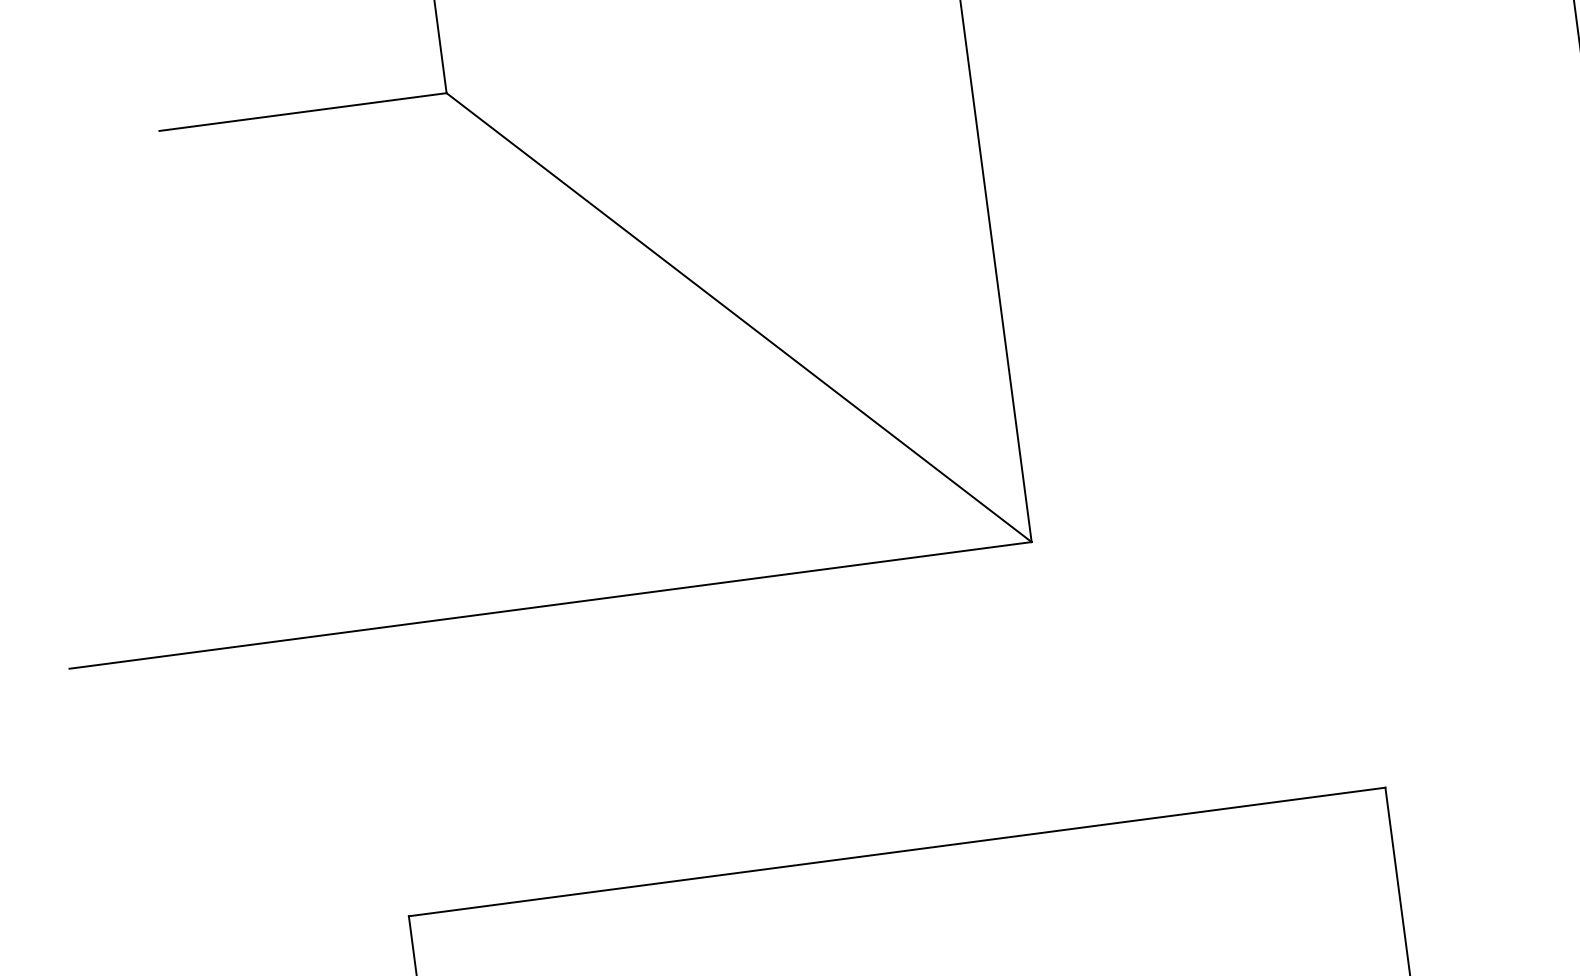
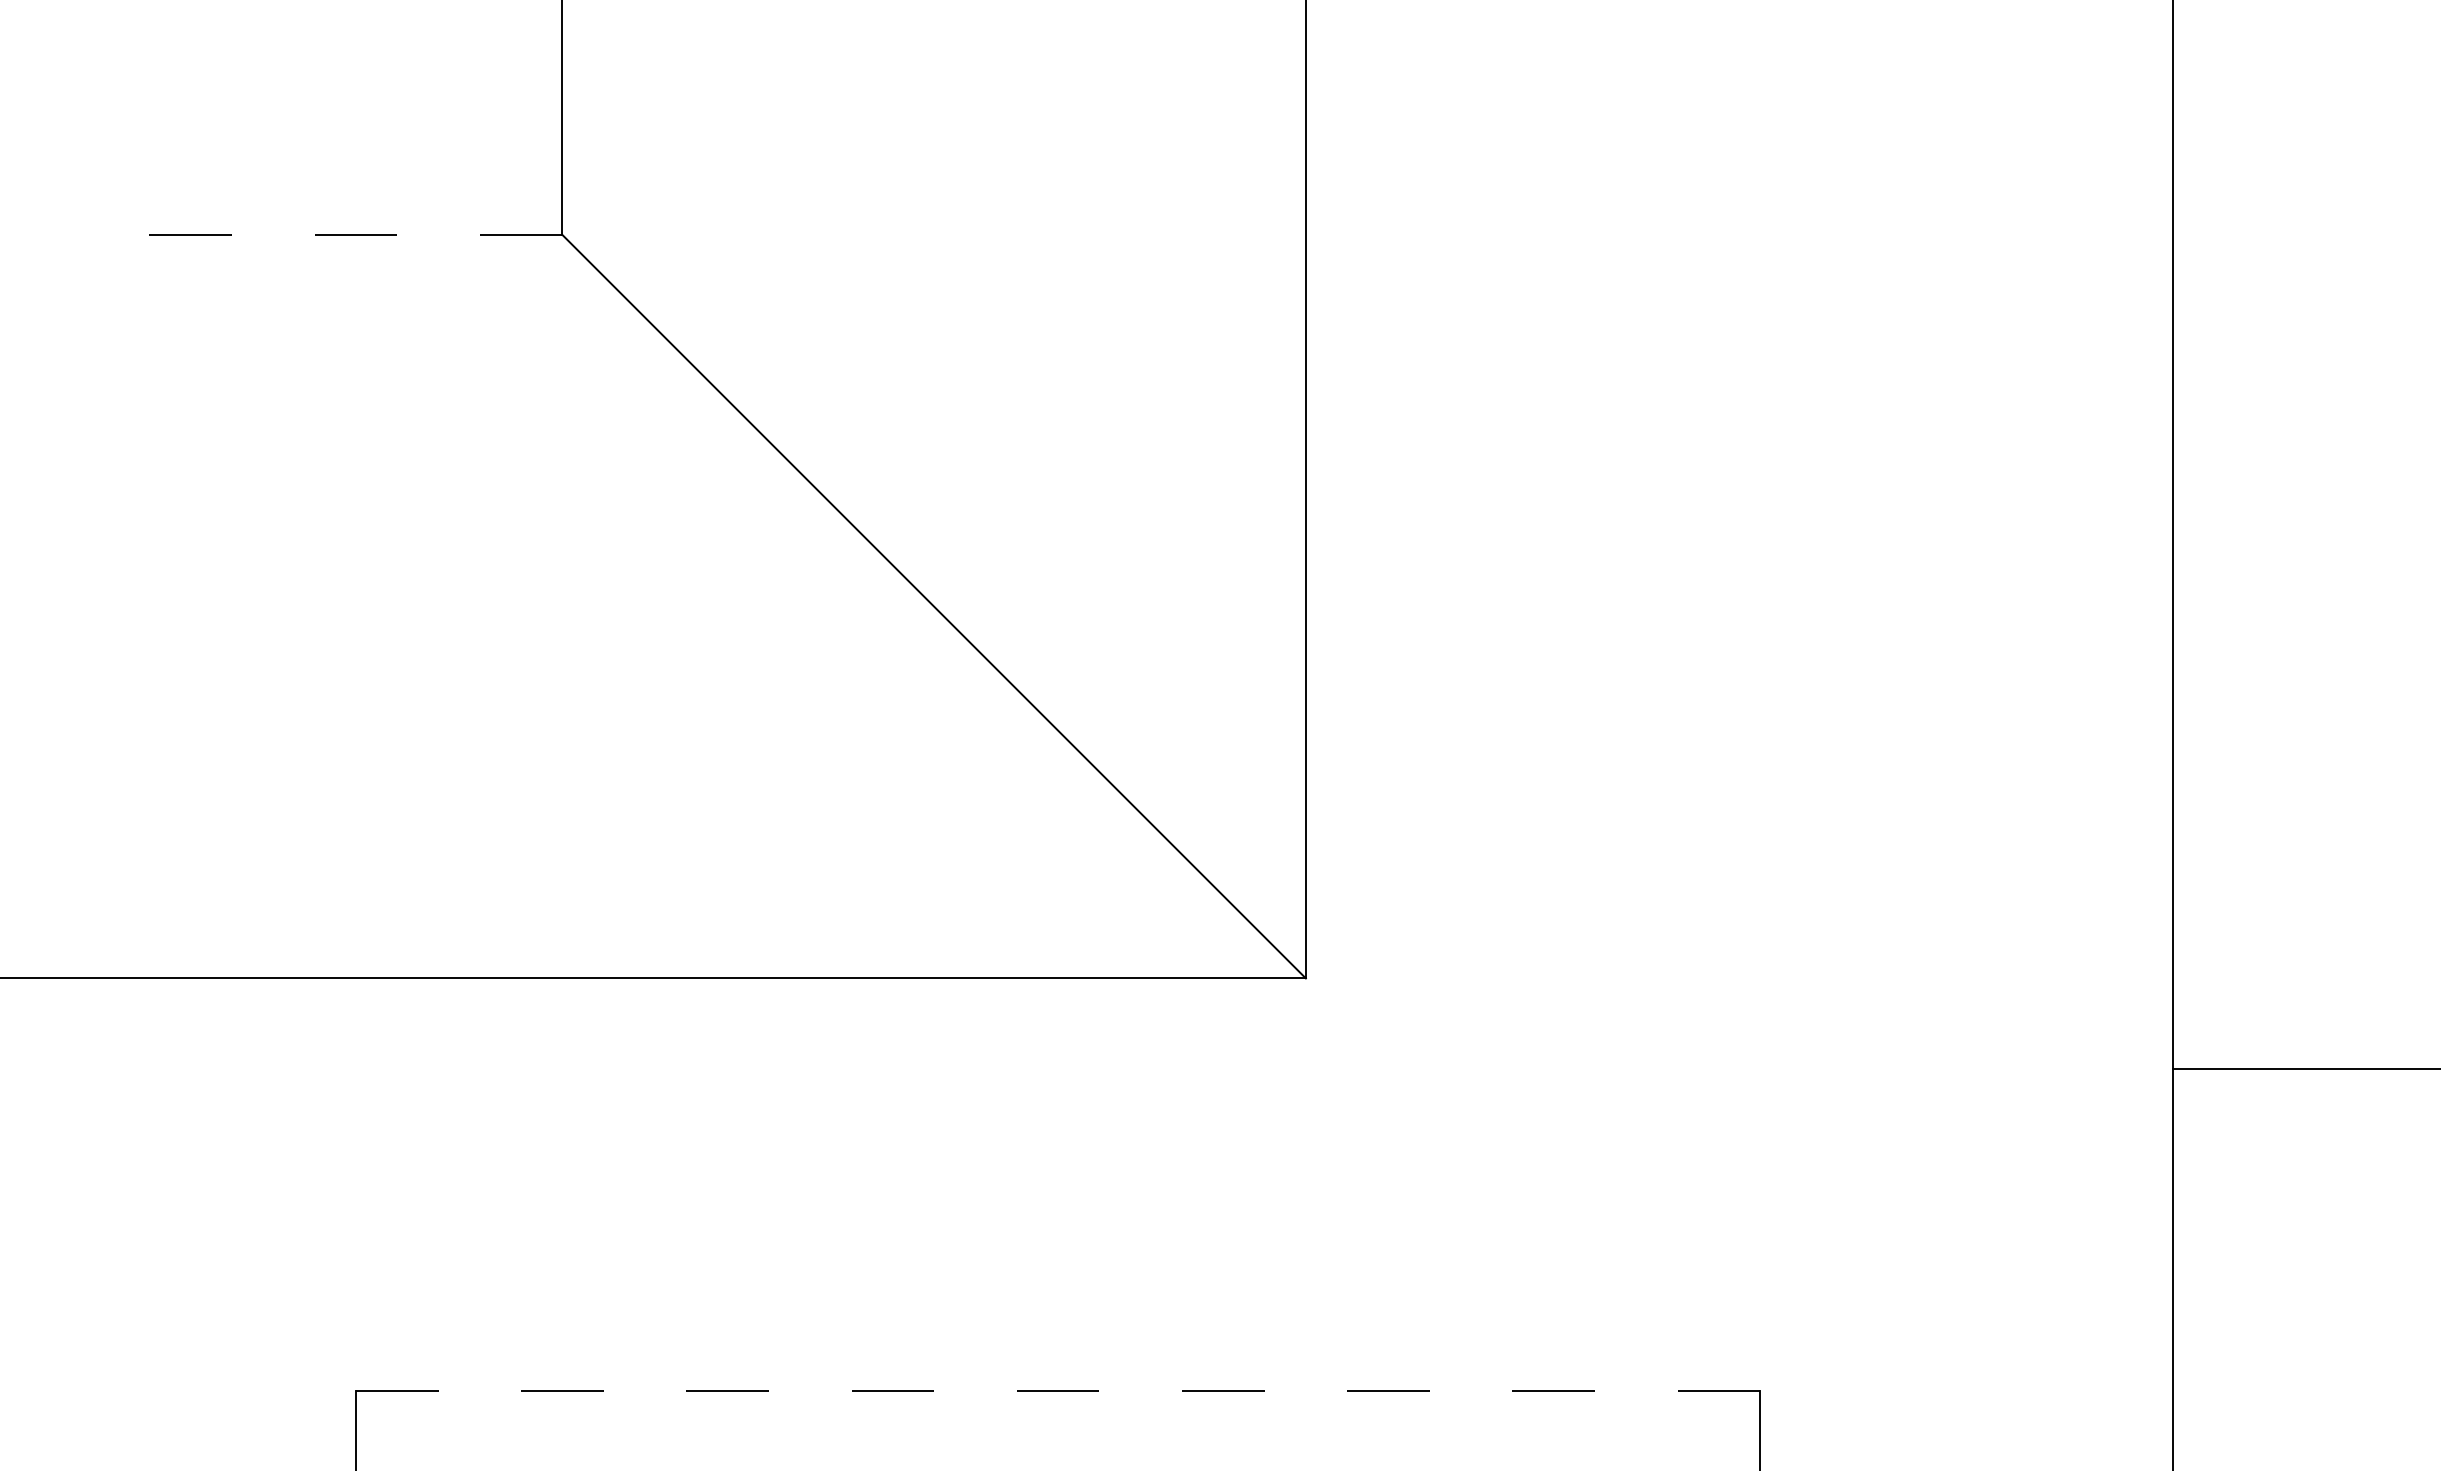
line: (302, 112) -> (355, 235), solid -> dashed
line: (896, 852) -> (1057, 1391), solid -> dashed

